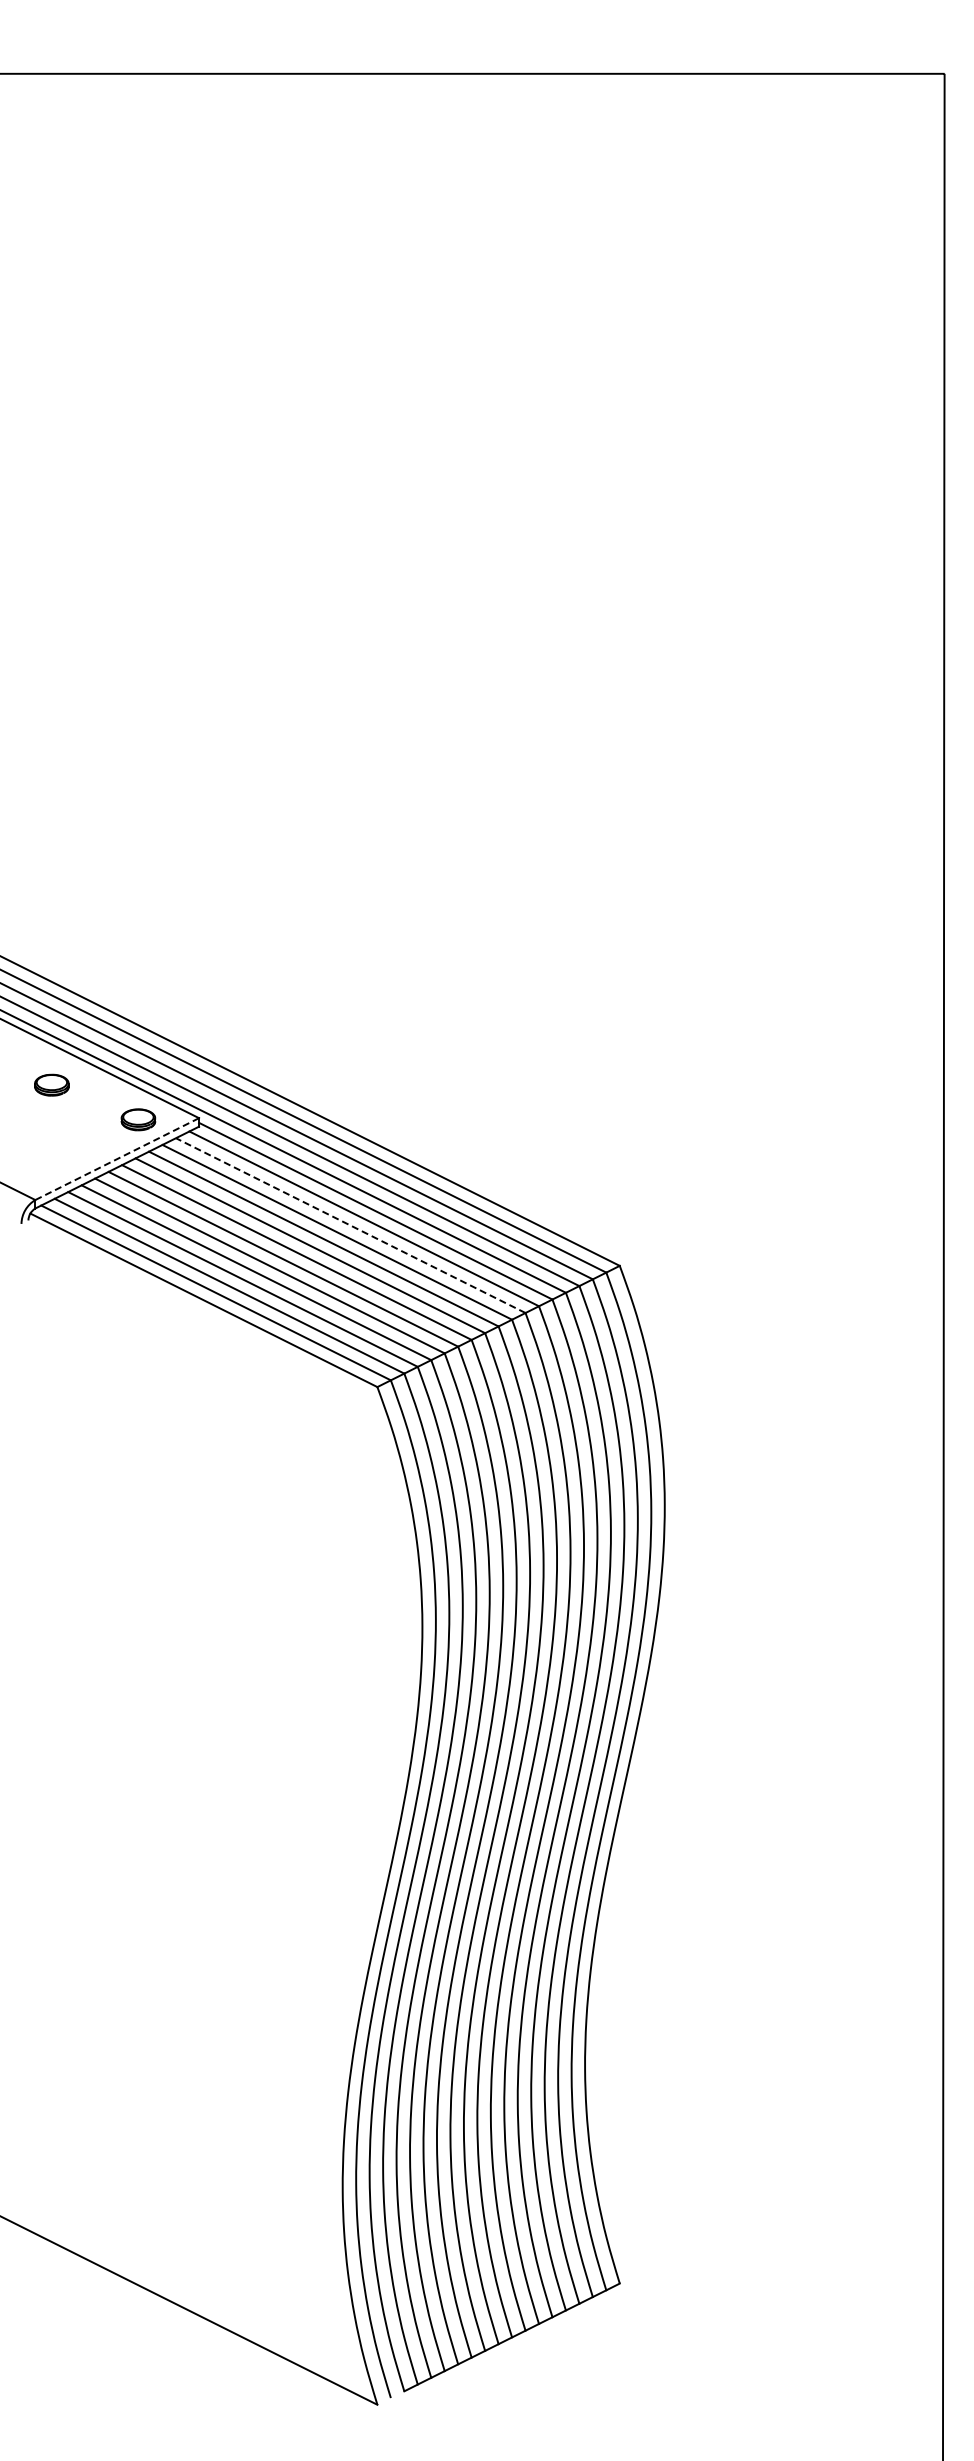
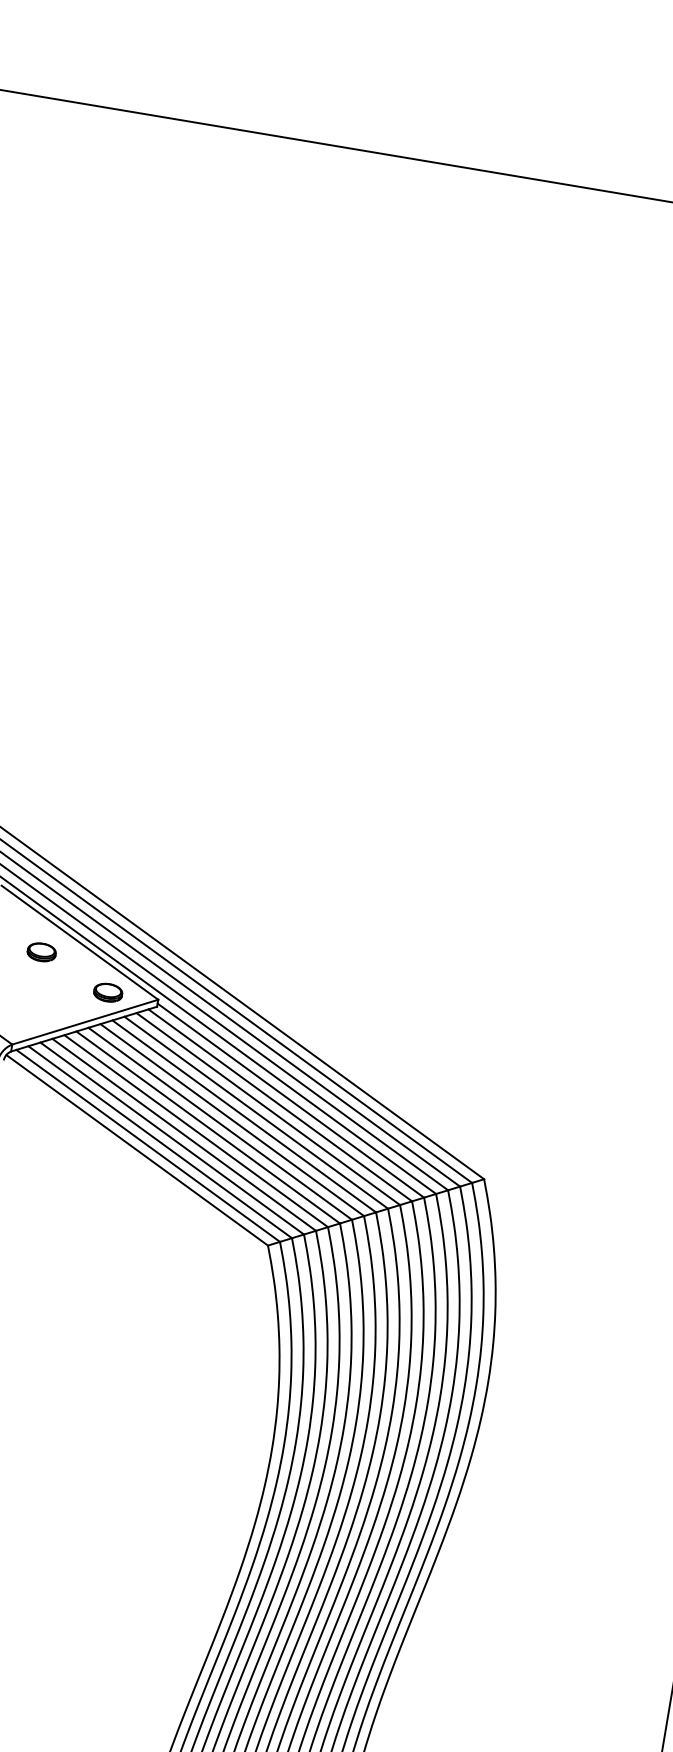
line: (117, 1159) -> (85, 1022), dashed -> solid
line: (350, 1225) -> (268, 1108), dashed -> solid

